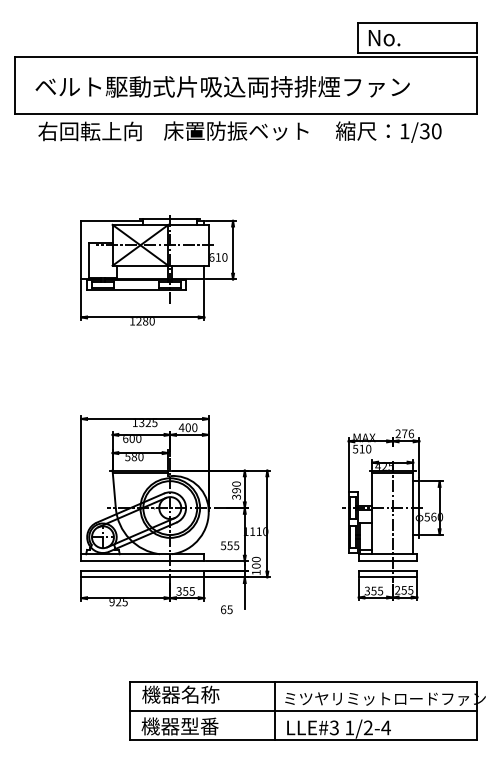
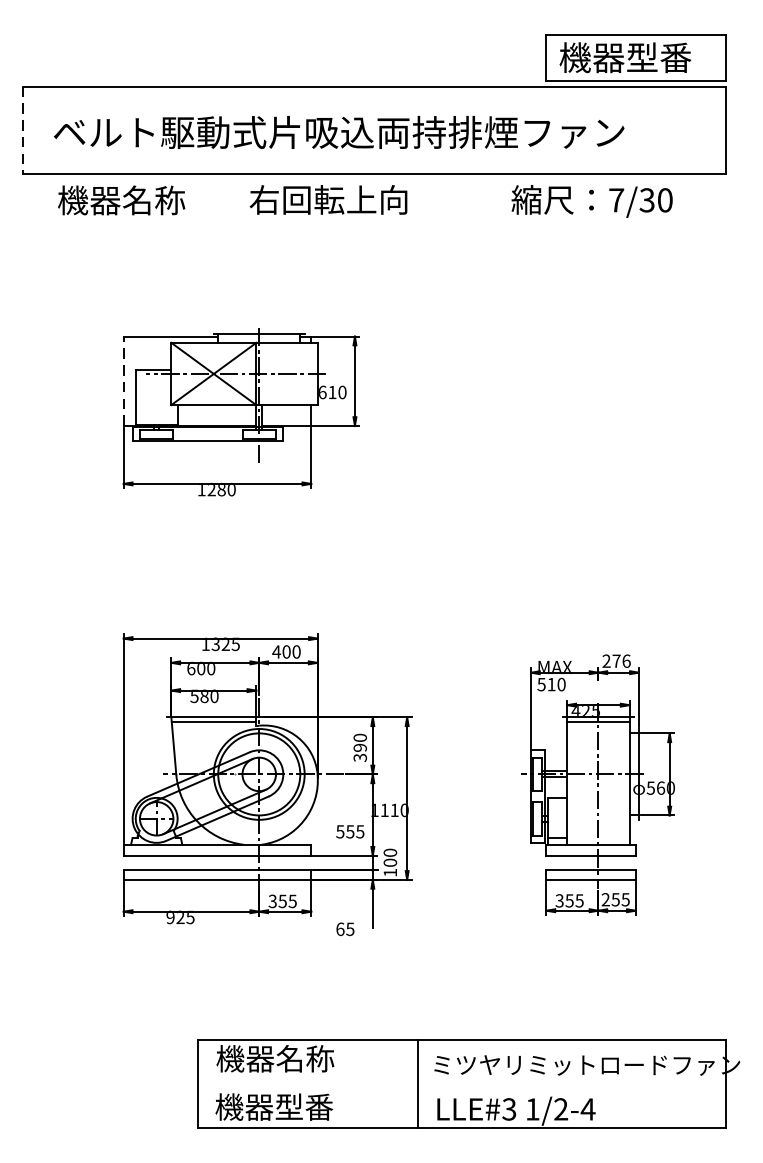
text: (410, 37) -> (625, 57), No. -> 機器型番
line: (15, 85) -> (23, 130), solid -> dashed
text: (236, 130) -> (360, 199), 床置防振ベット -> 右回転上向
text: (89, 131) -> (136, 200), 右回転上向 -> 機器名称
text: (404, 131) -> (616, 200), 1/30 -> 7/30
line: (81, 249) -> (123, 380), solid -> dashed
line: (303, 711) -> (462, 1084), removed

